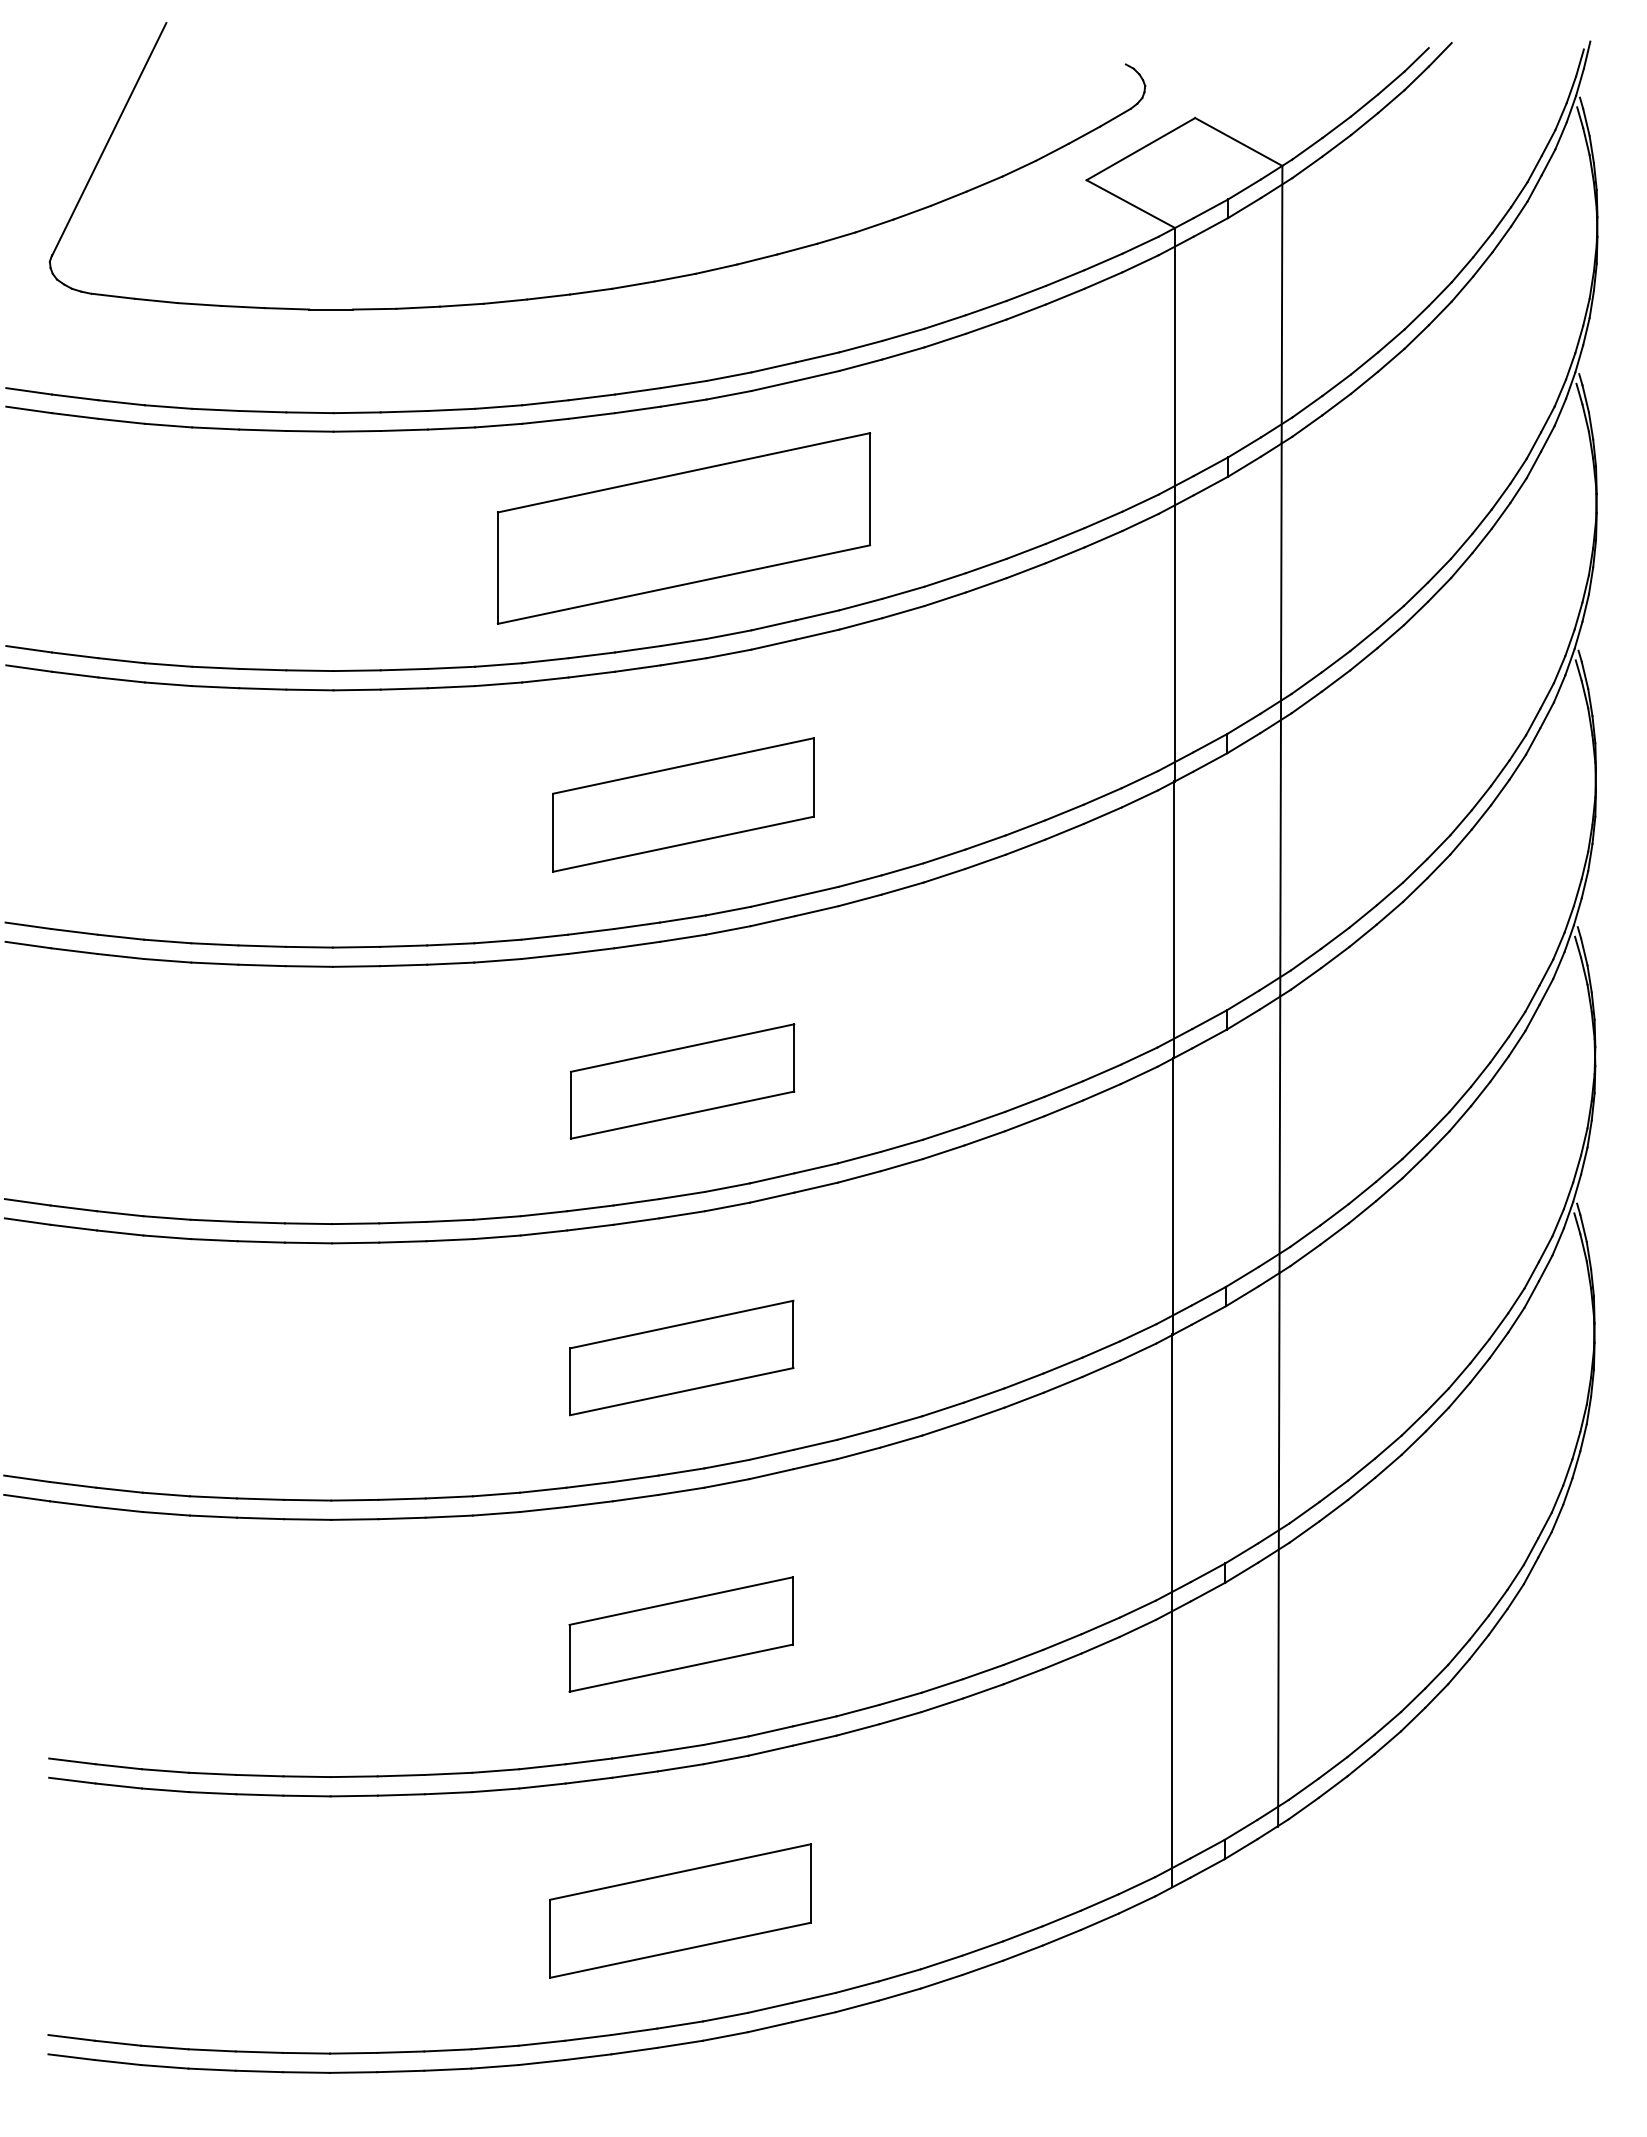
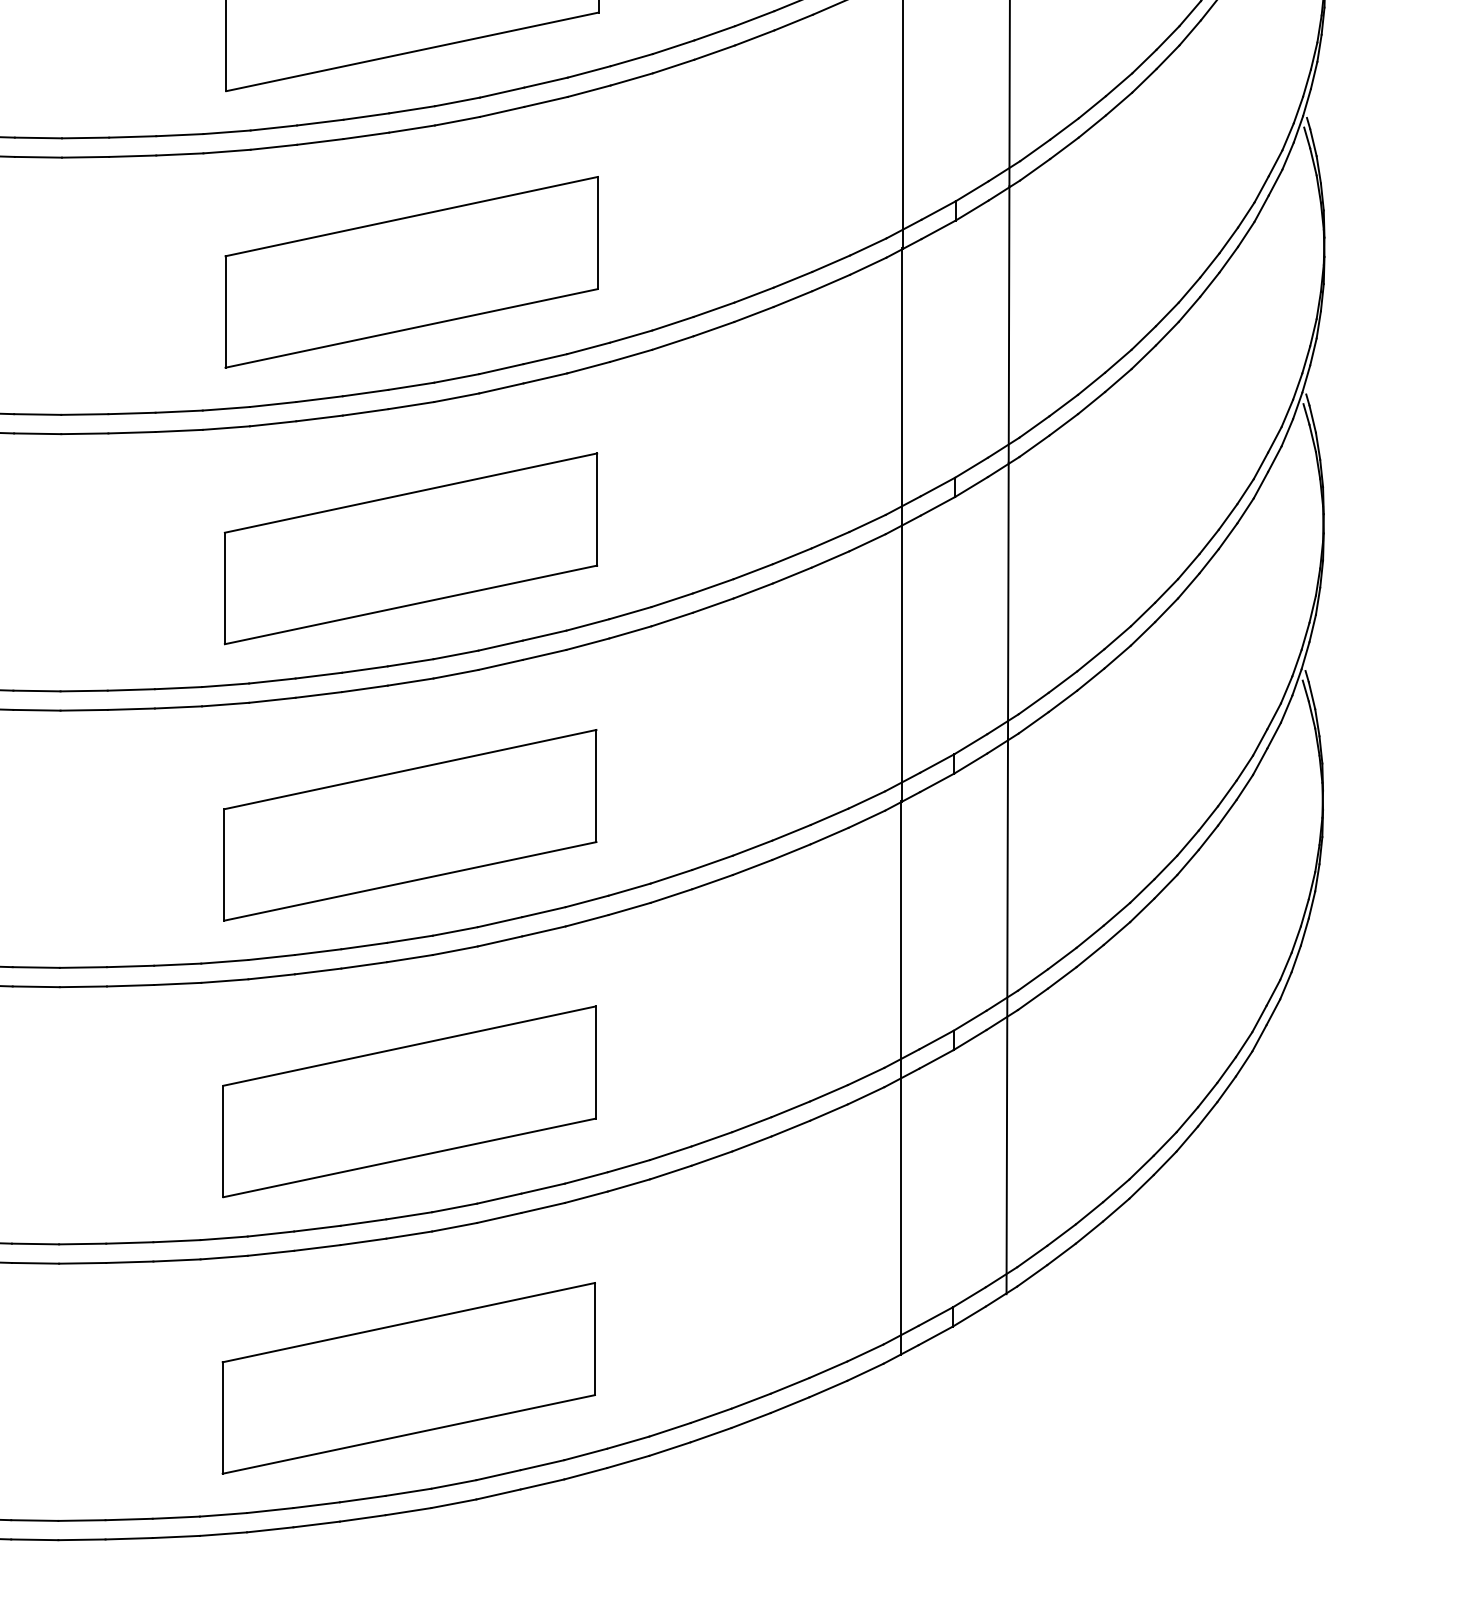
part: (683, 804) -> (411, 271), size x1.43
part: (682, 1081) -> (410, 548), size x1.67
part: (681, 1357) -> (409, 824), size x1.67
part: (681, 1634) -> (409, 1101), size x1.67
part: (680, 1910) -> (408, 1377), size x1.43

